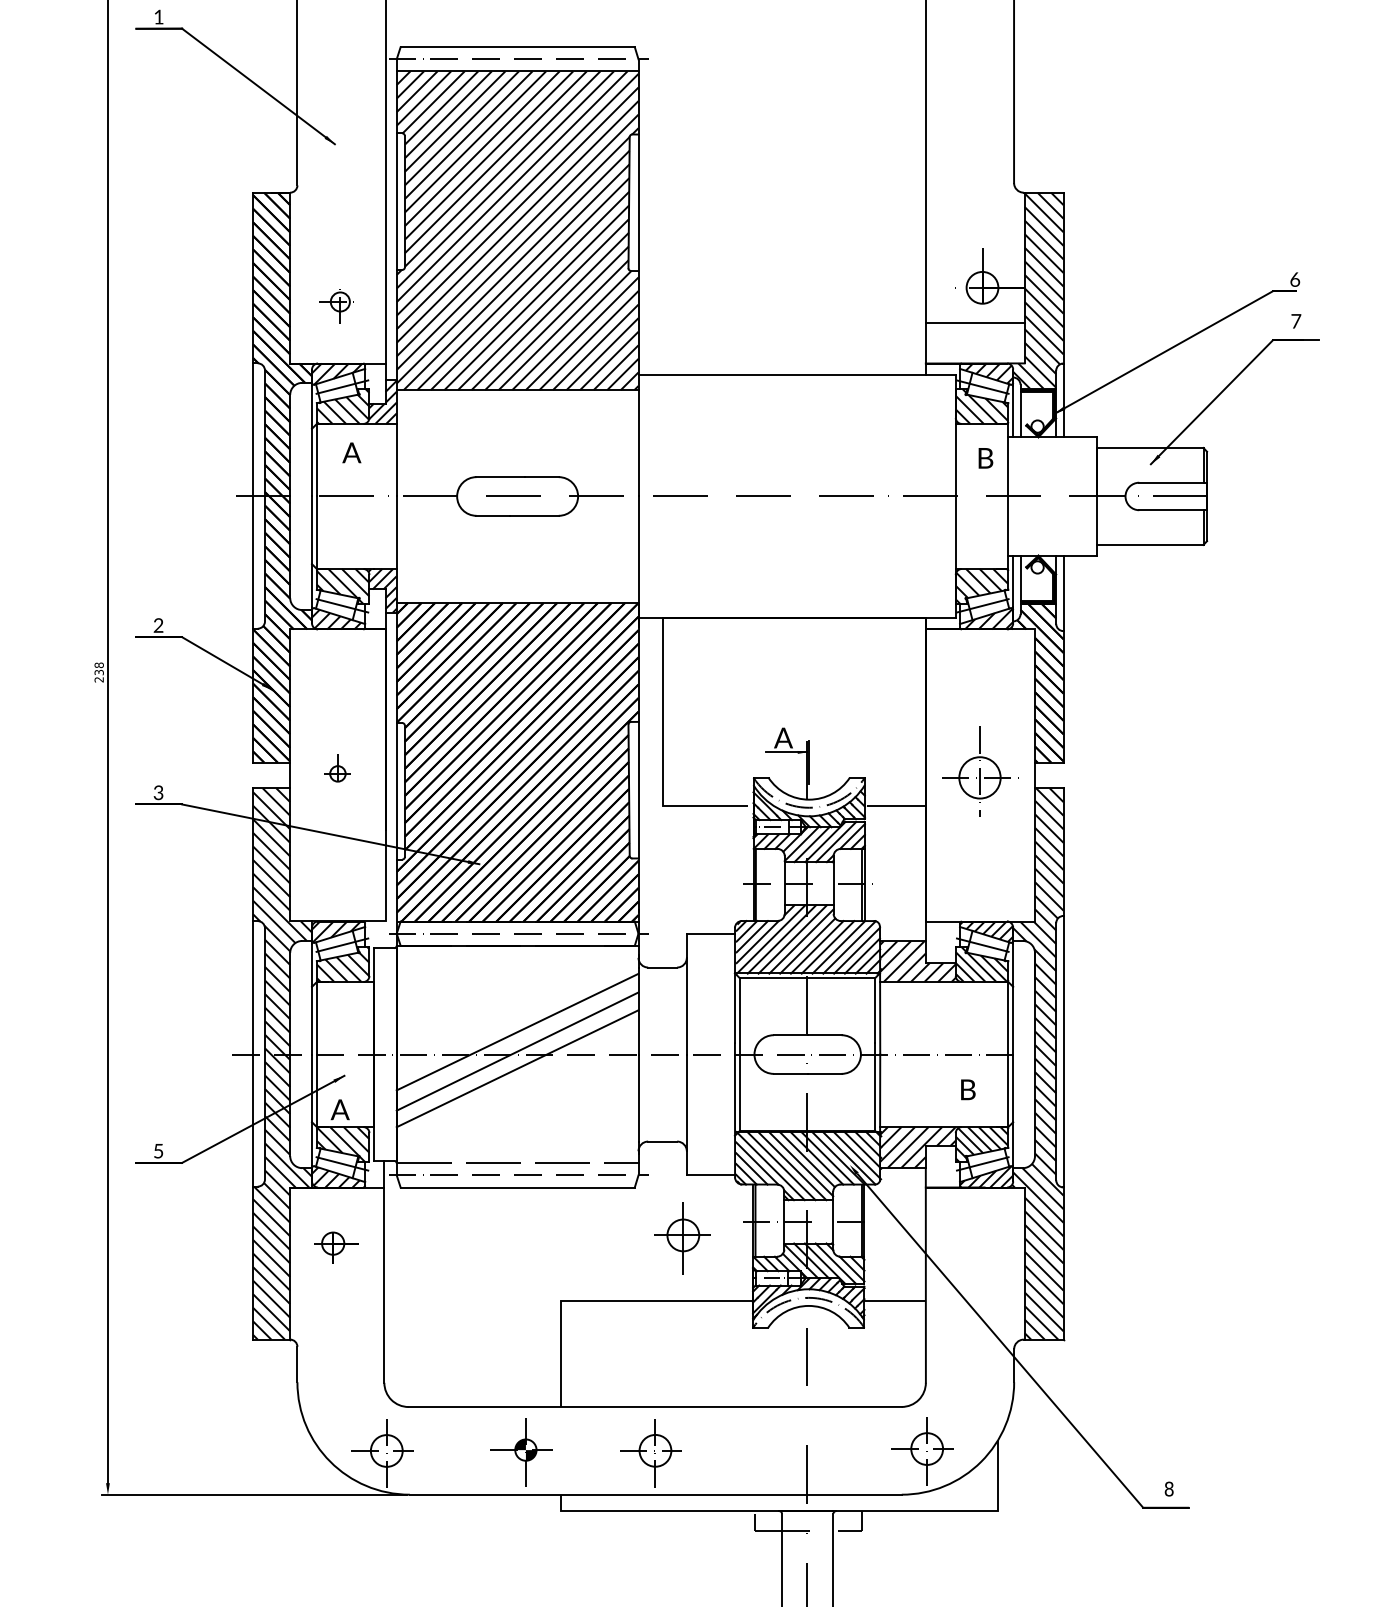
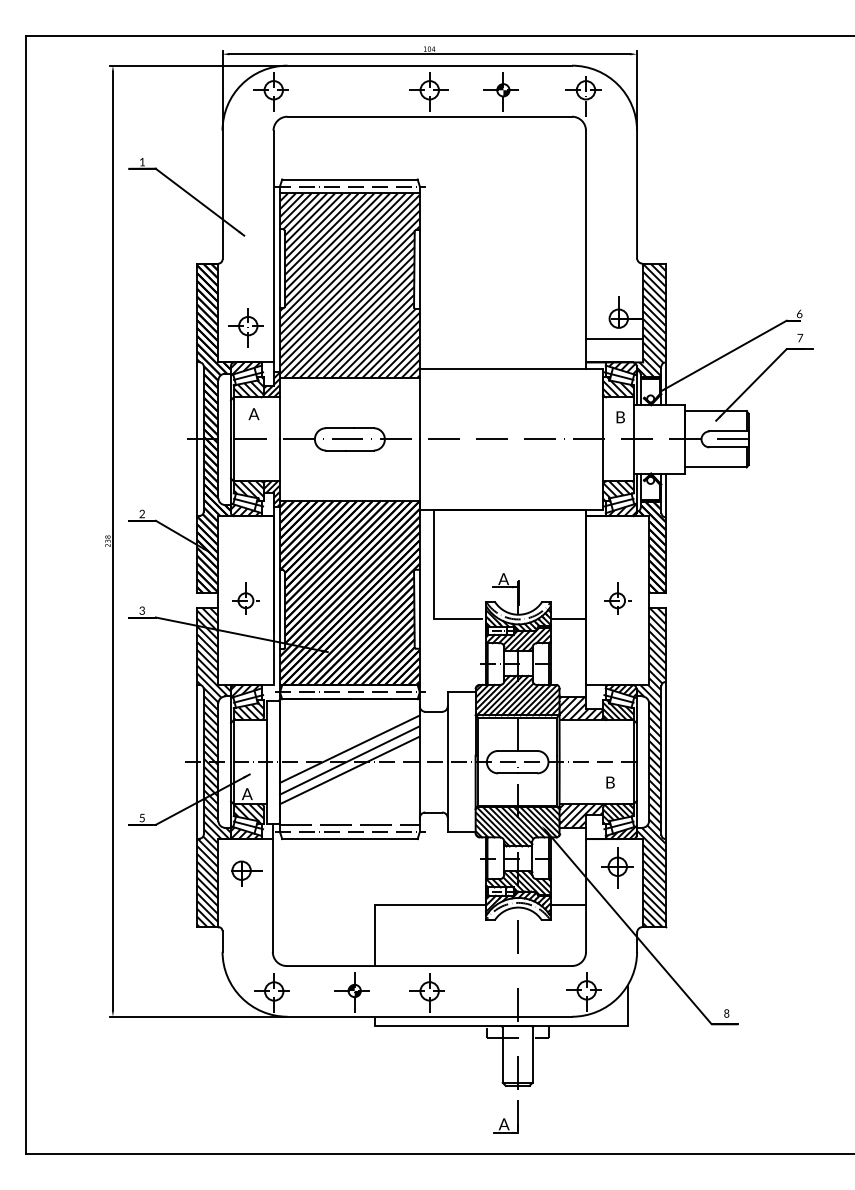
part: (337, 303) -> (245, 327), size x1.67
part: (337, 771) -> (245, 598), size x1.67
part: (980, 771) -> (617, 598), size x0.62
part: (682, 1236) -> (617, 867), moved
part: (338, 1247) -> (246, 873), size x1.43

